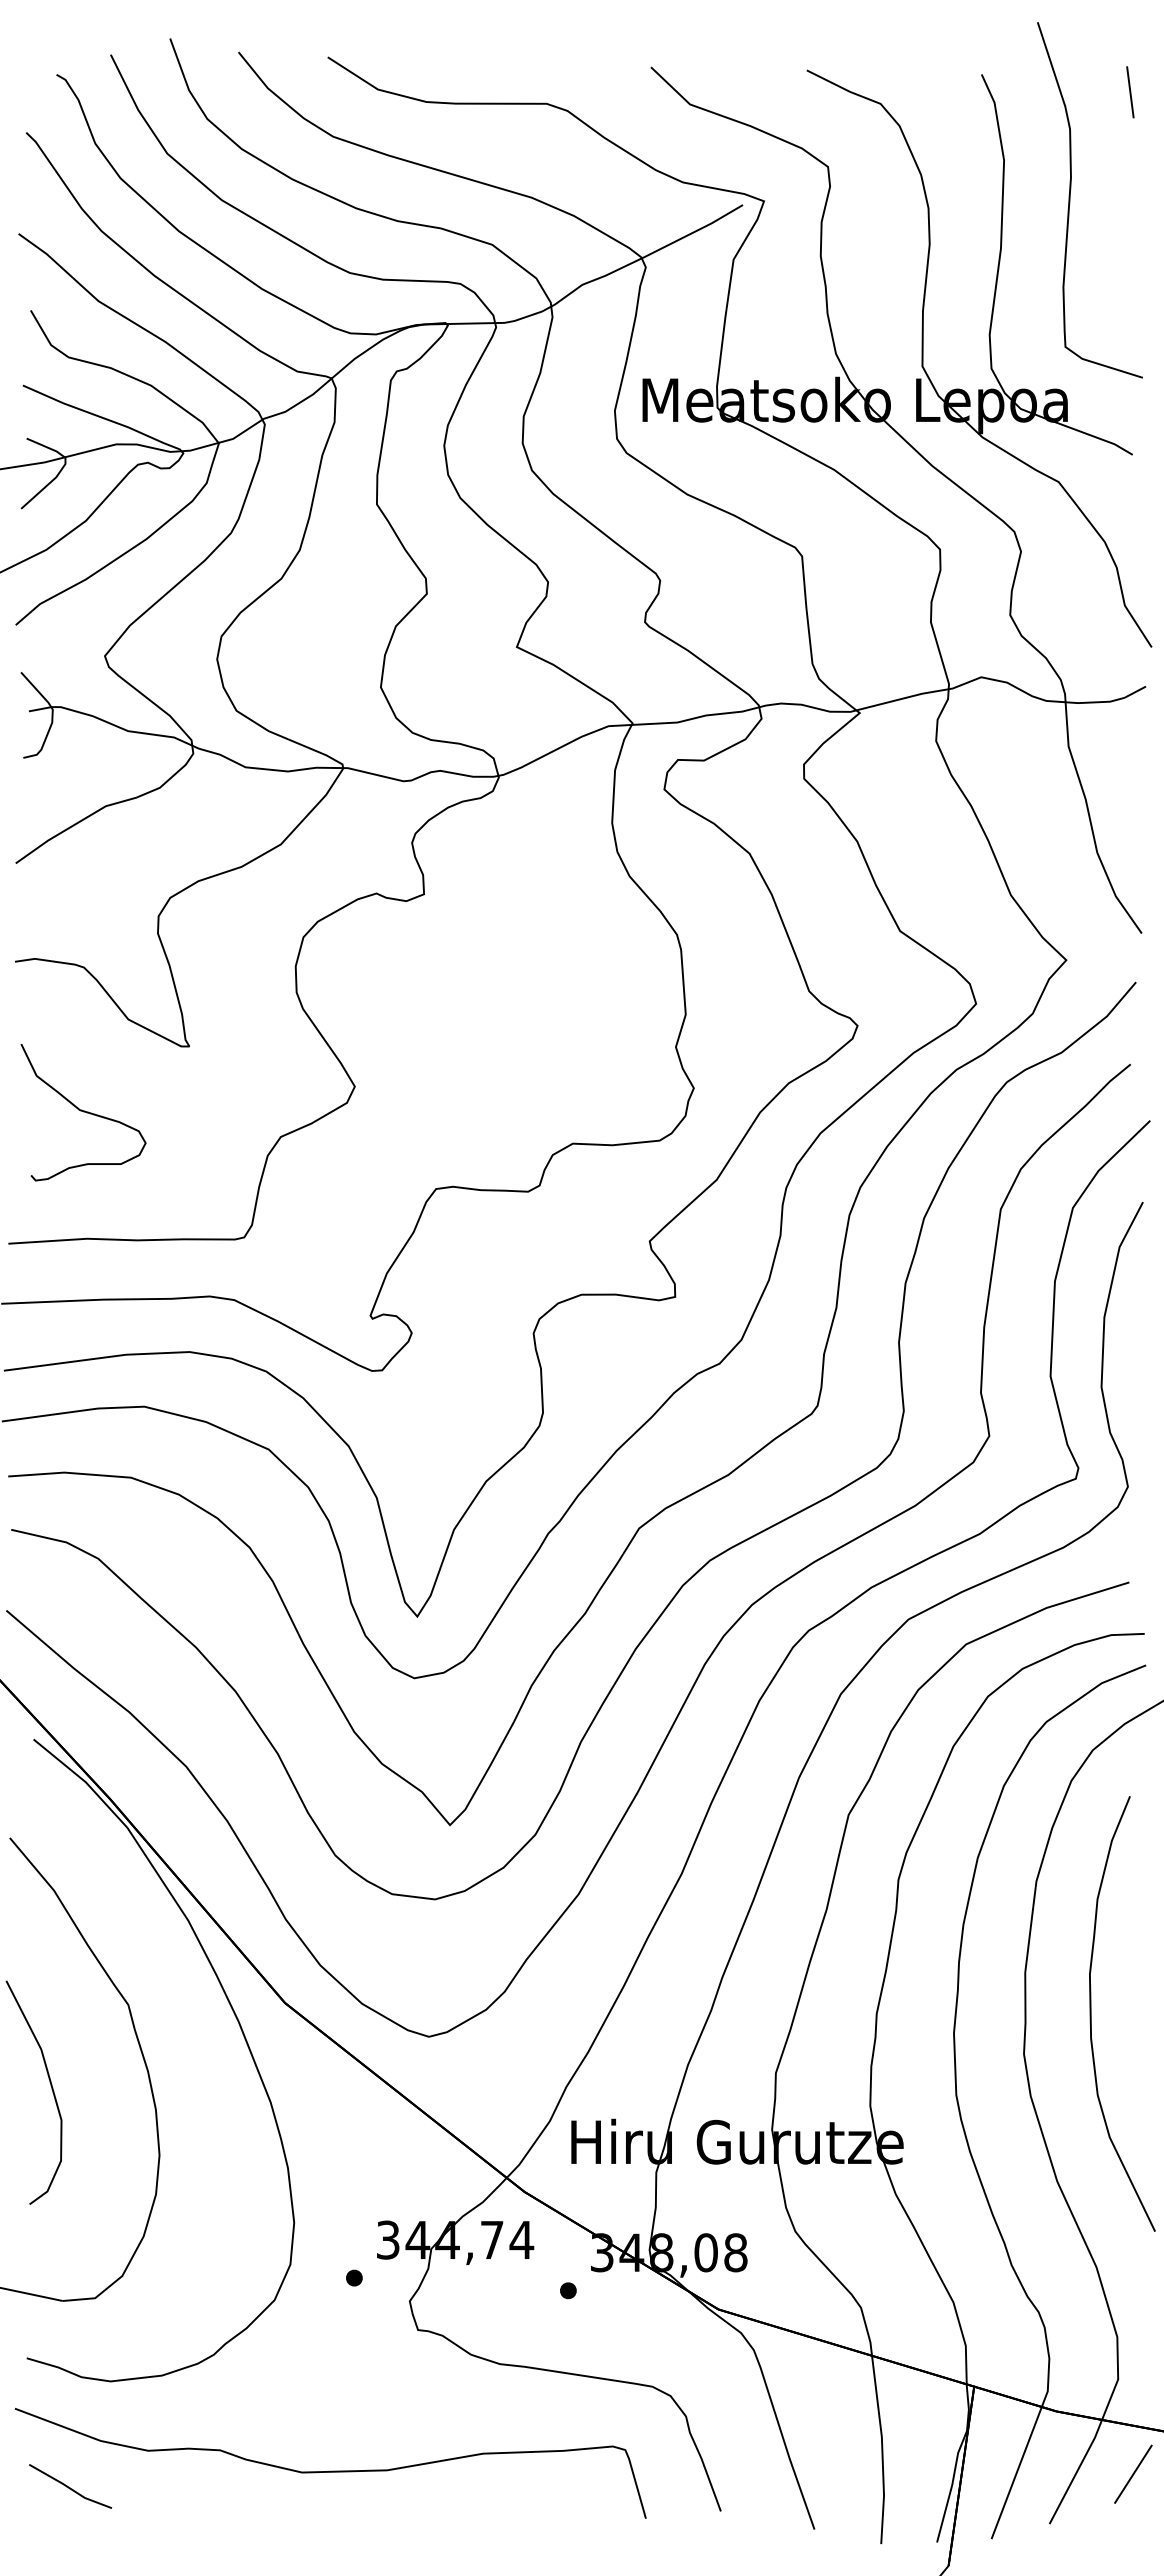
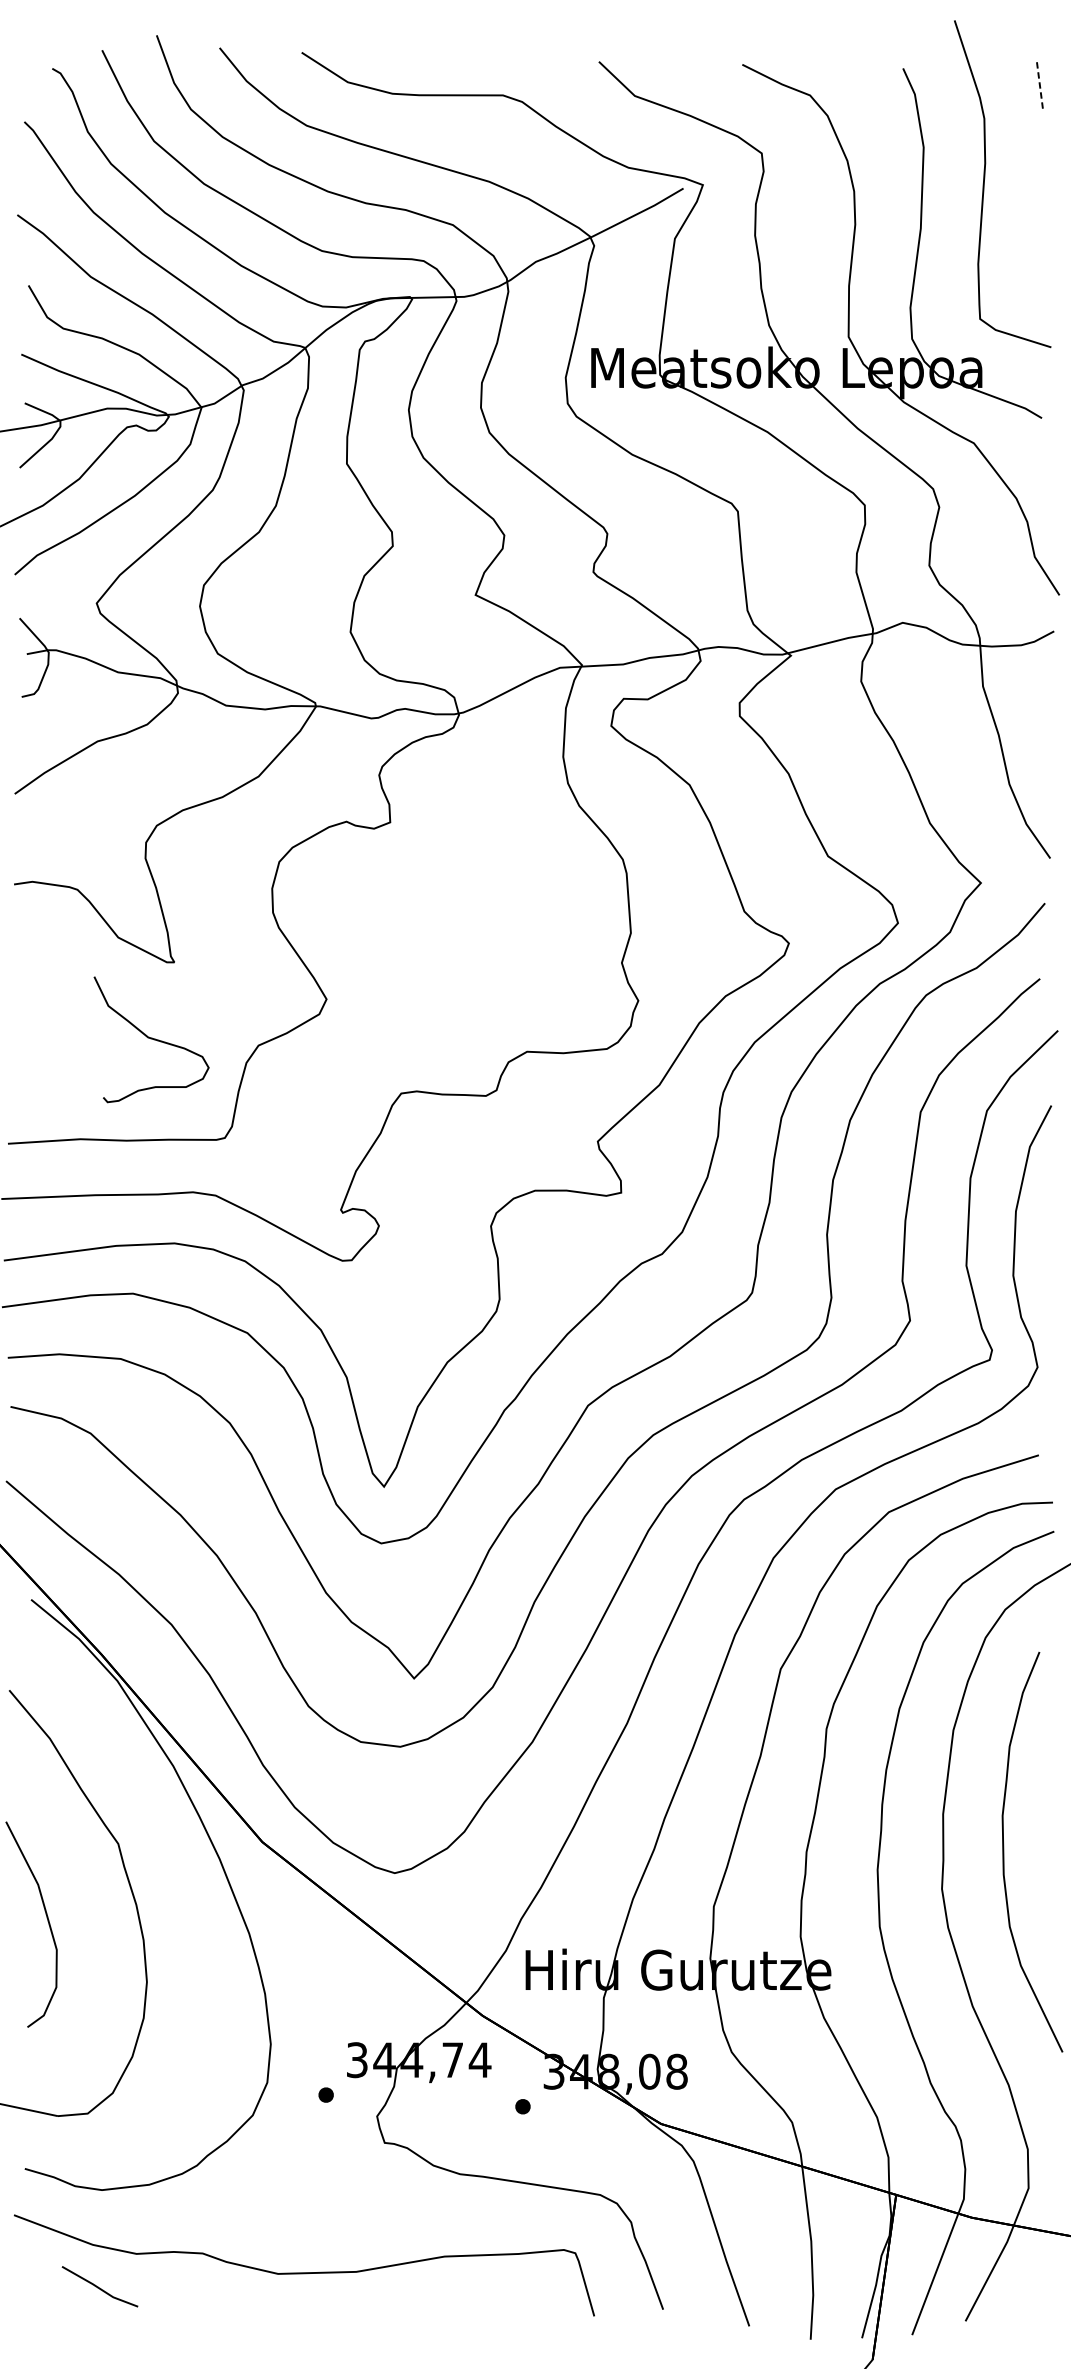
line: (1130, 91) -> (1039, 84), solid -> dashed
curve: (83, 1112) -> (151, 1039), moved
line: (1133, 2473) -> (1042, 2274), removed
line: (70, 2487) -> (100, 2287), moved

